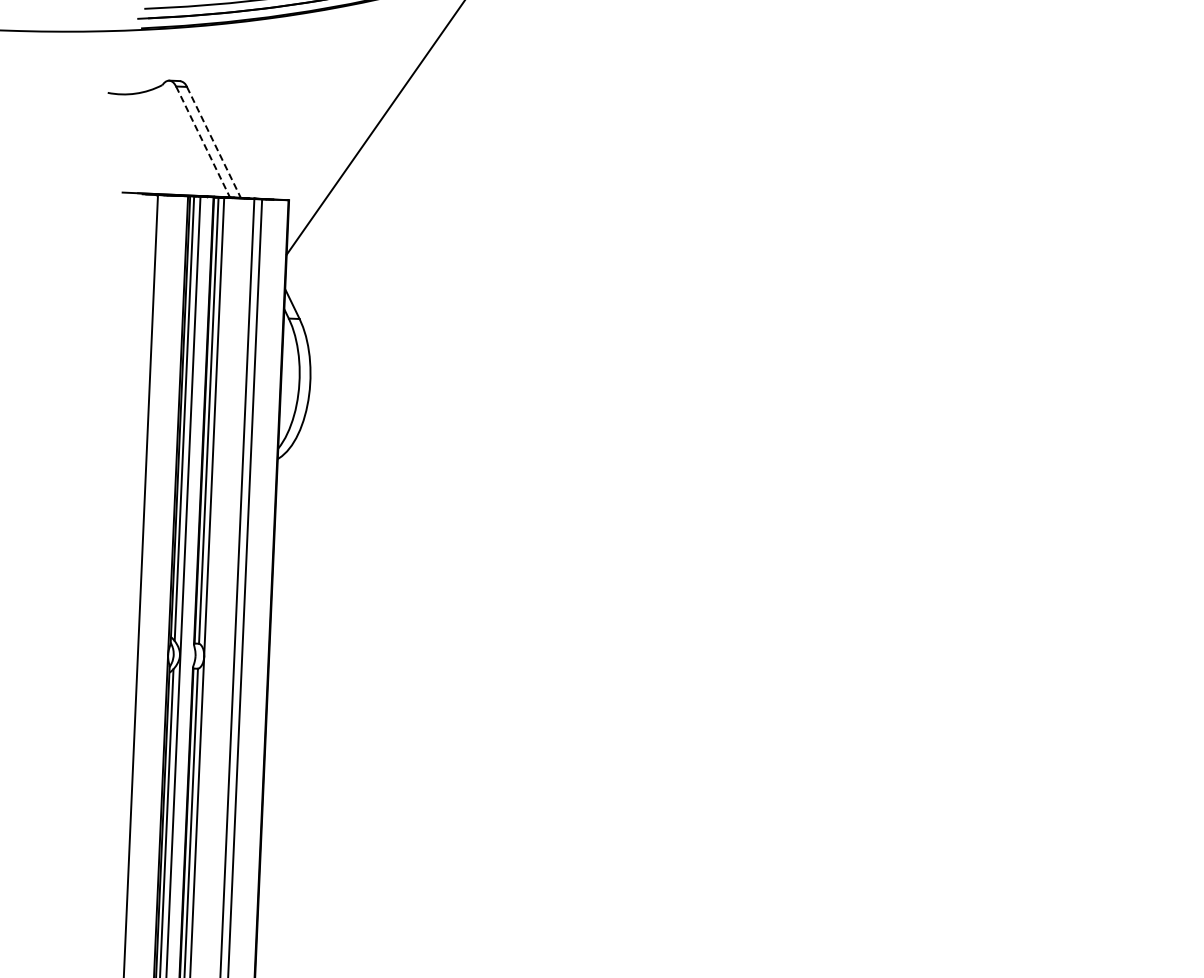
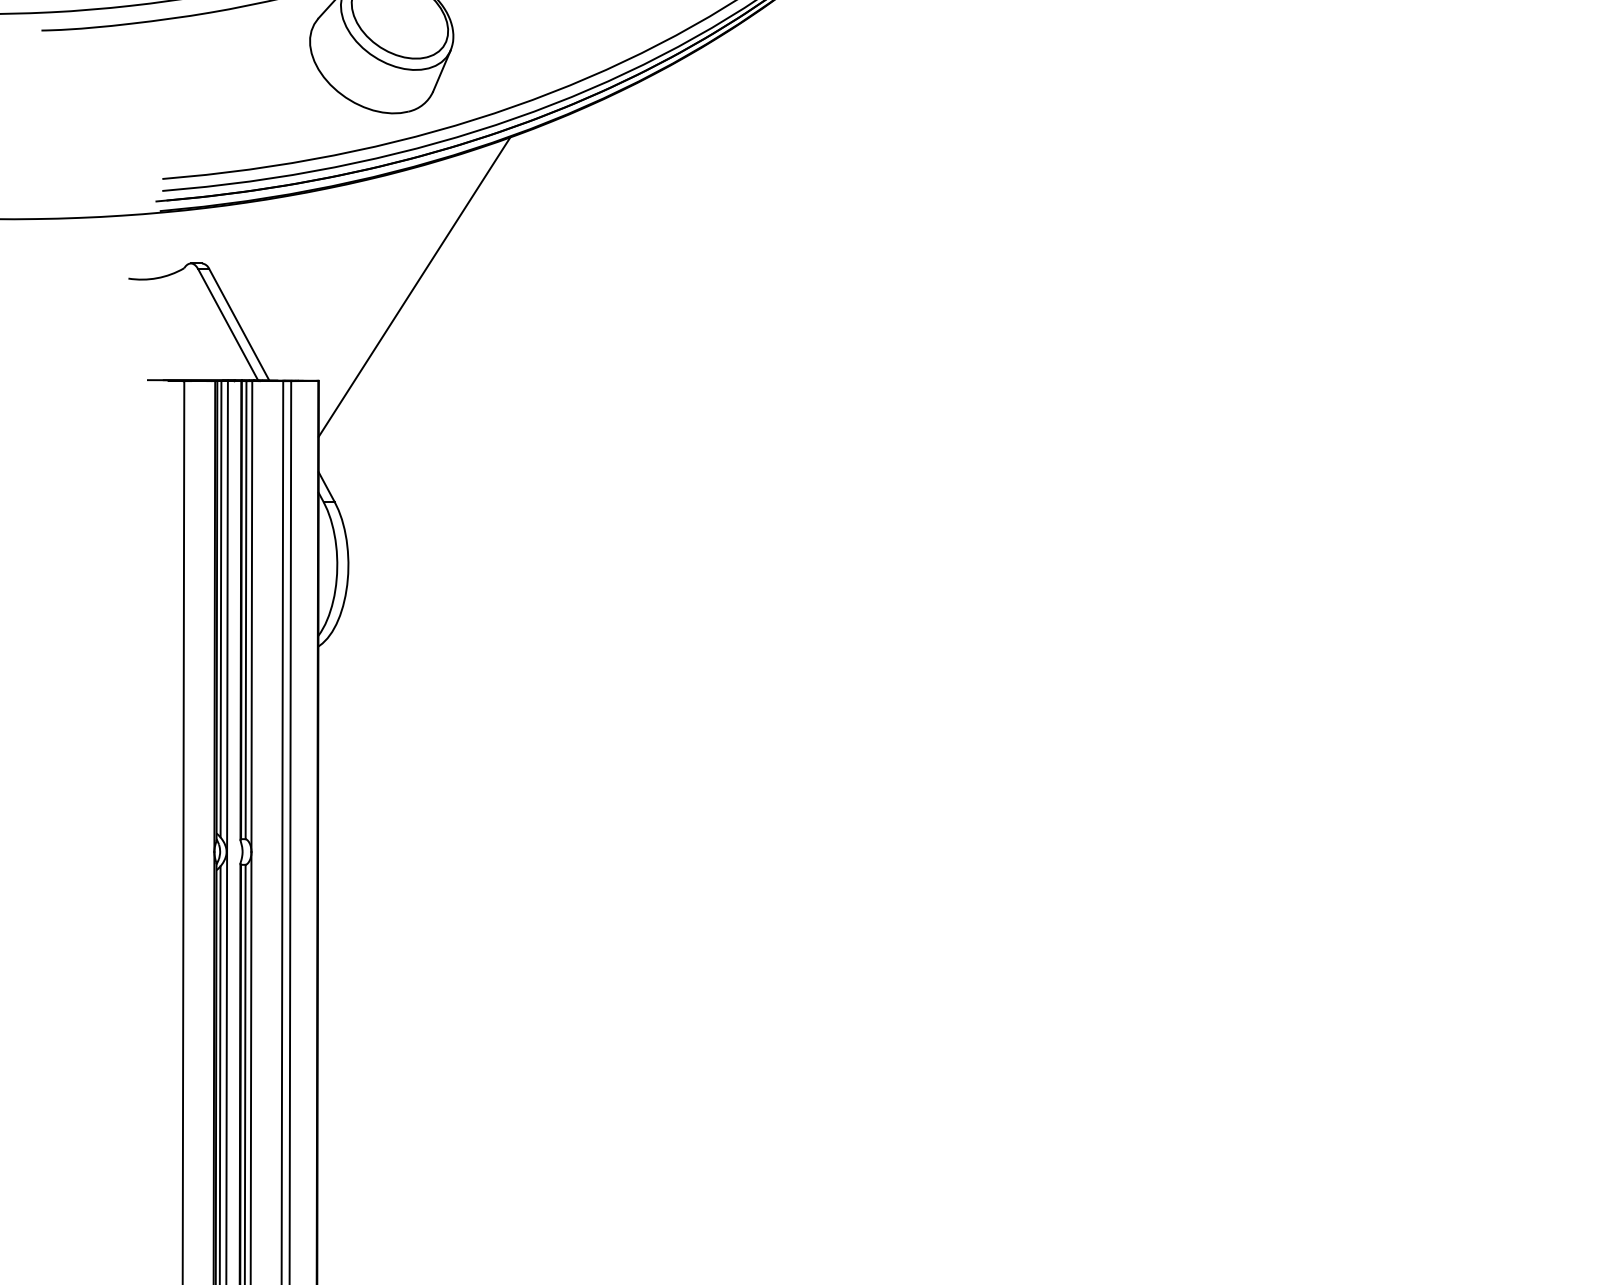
line: (203, 142) -> (228, 325), dashed -> solid
line: (214, 143) -> (239, 325), dashed -> solid

